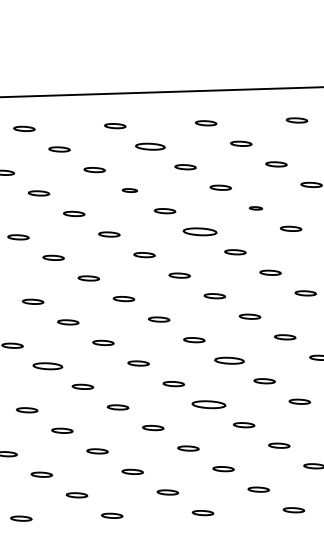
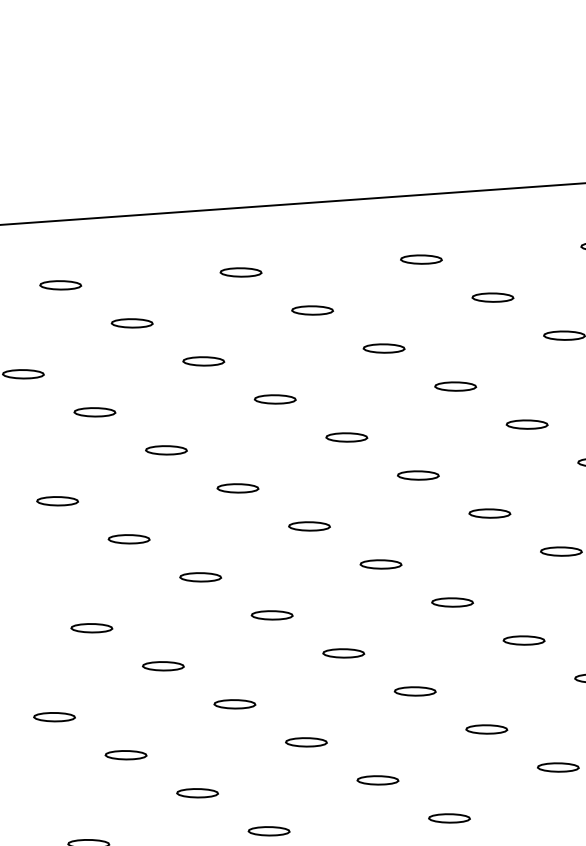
part: (150, 146) -> (312, 310), size x0.71
part: (129, 190) -> (274, 399), size x1.43
part: (255, 208) -> (526, 424), size x1.67
part: (200, 231) -> (418, 475), size x0.62
part: (229, 360) -> (486, 729), size x0.71
part: (47, 366) -> (125, 755), size x0.71
part: (208, 404) -> (448, 818), size x0.62

